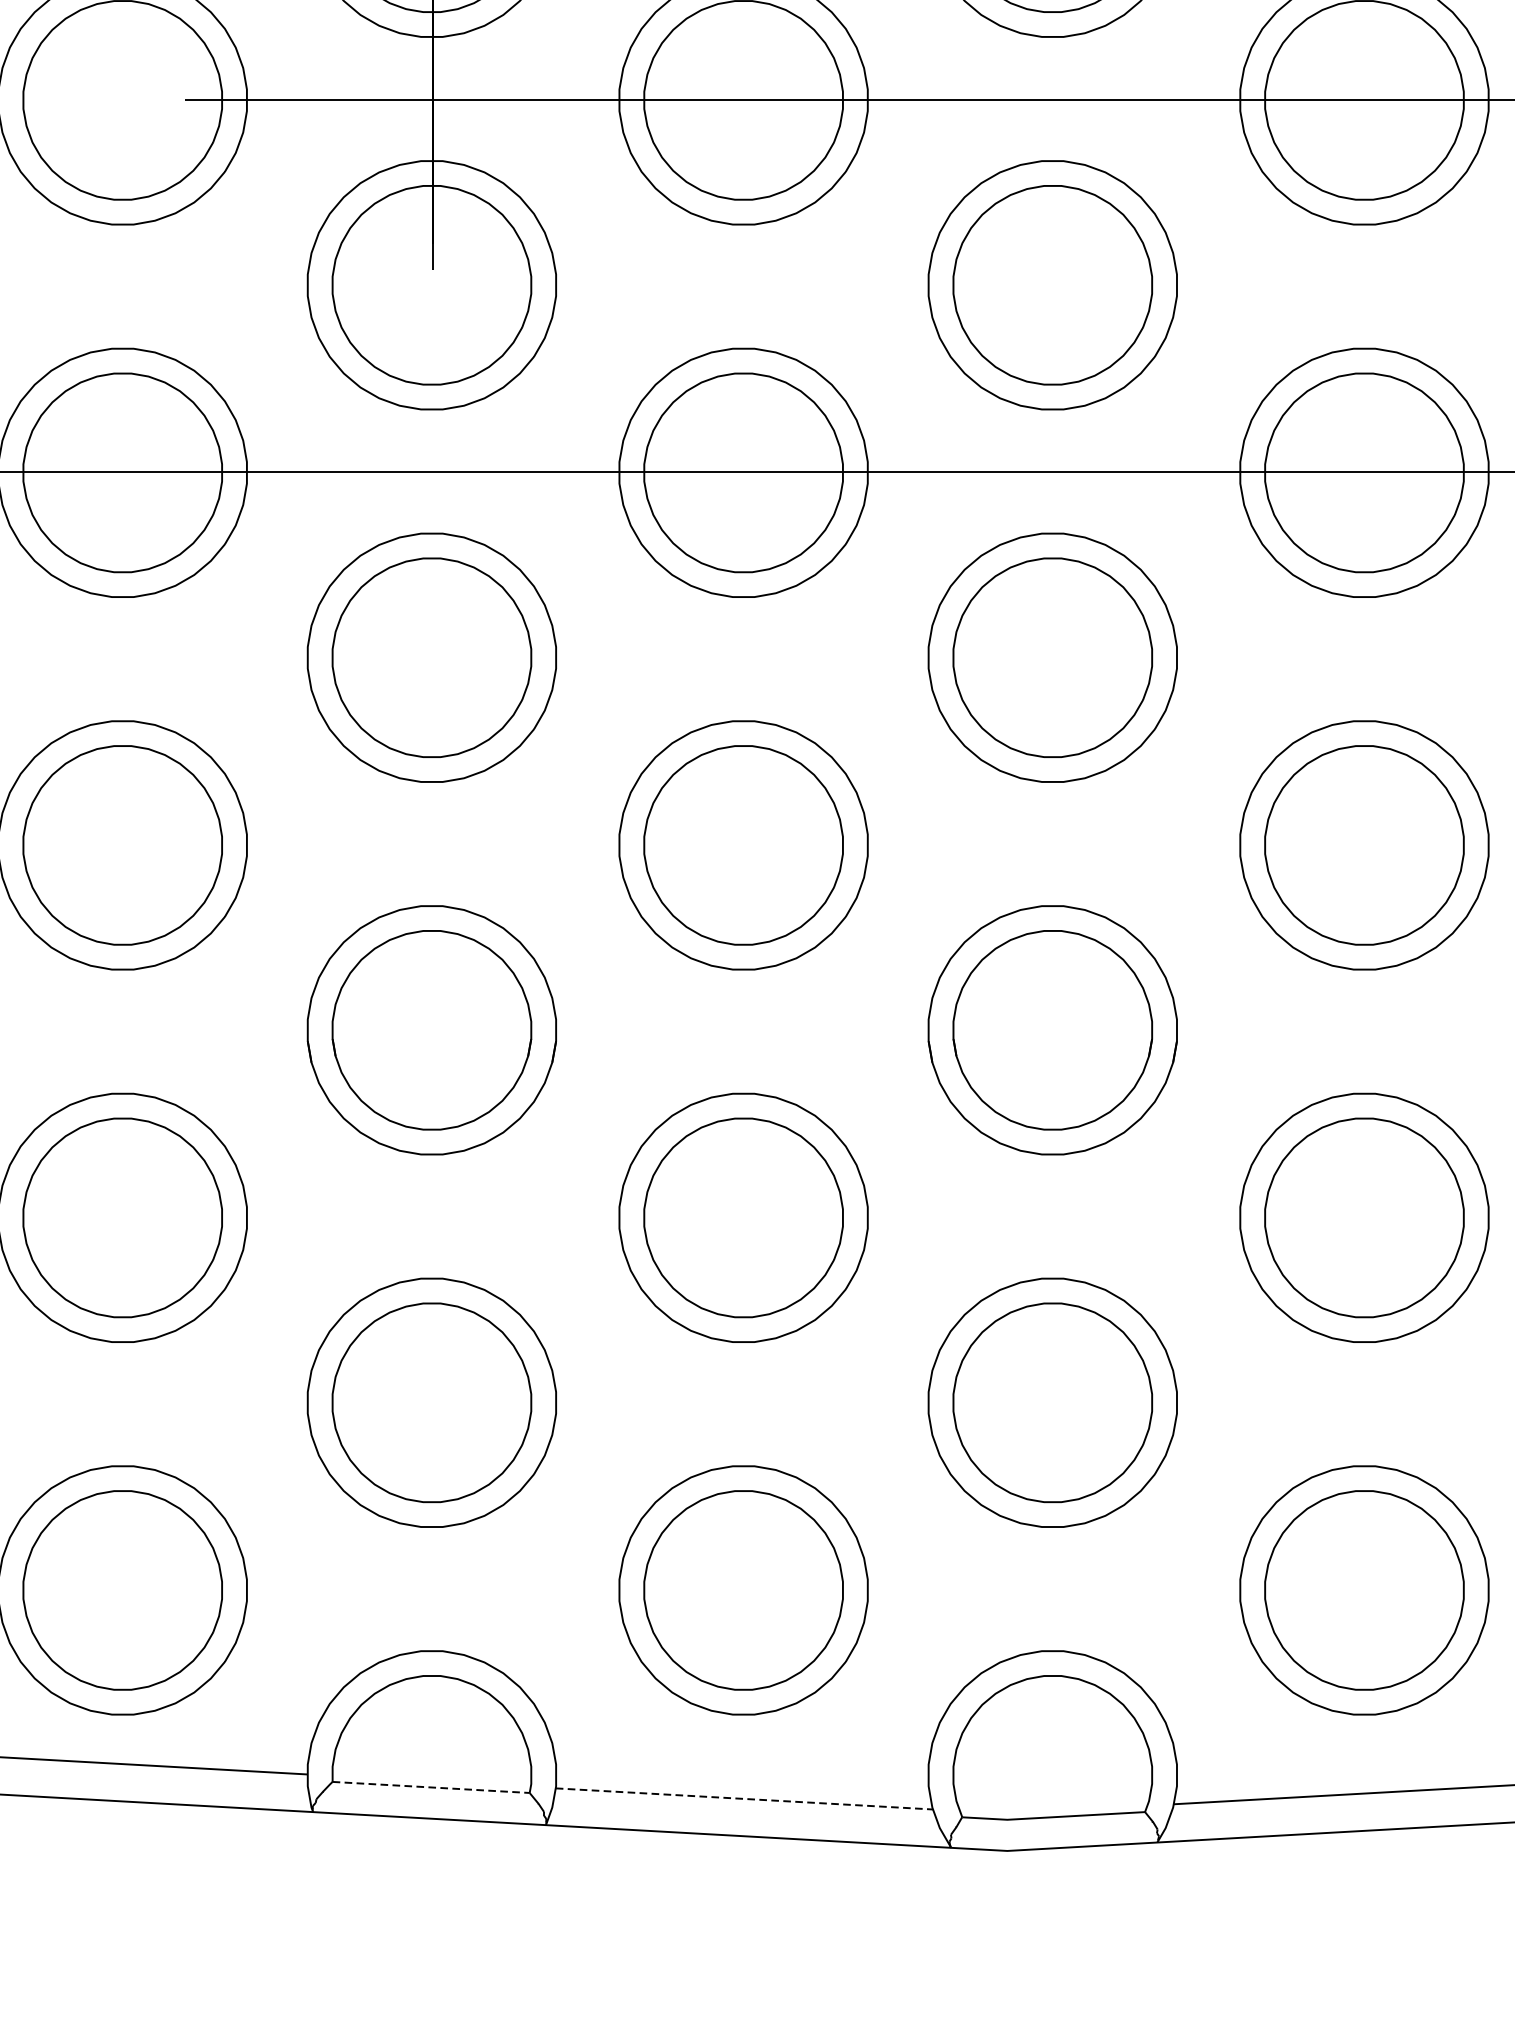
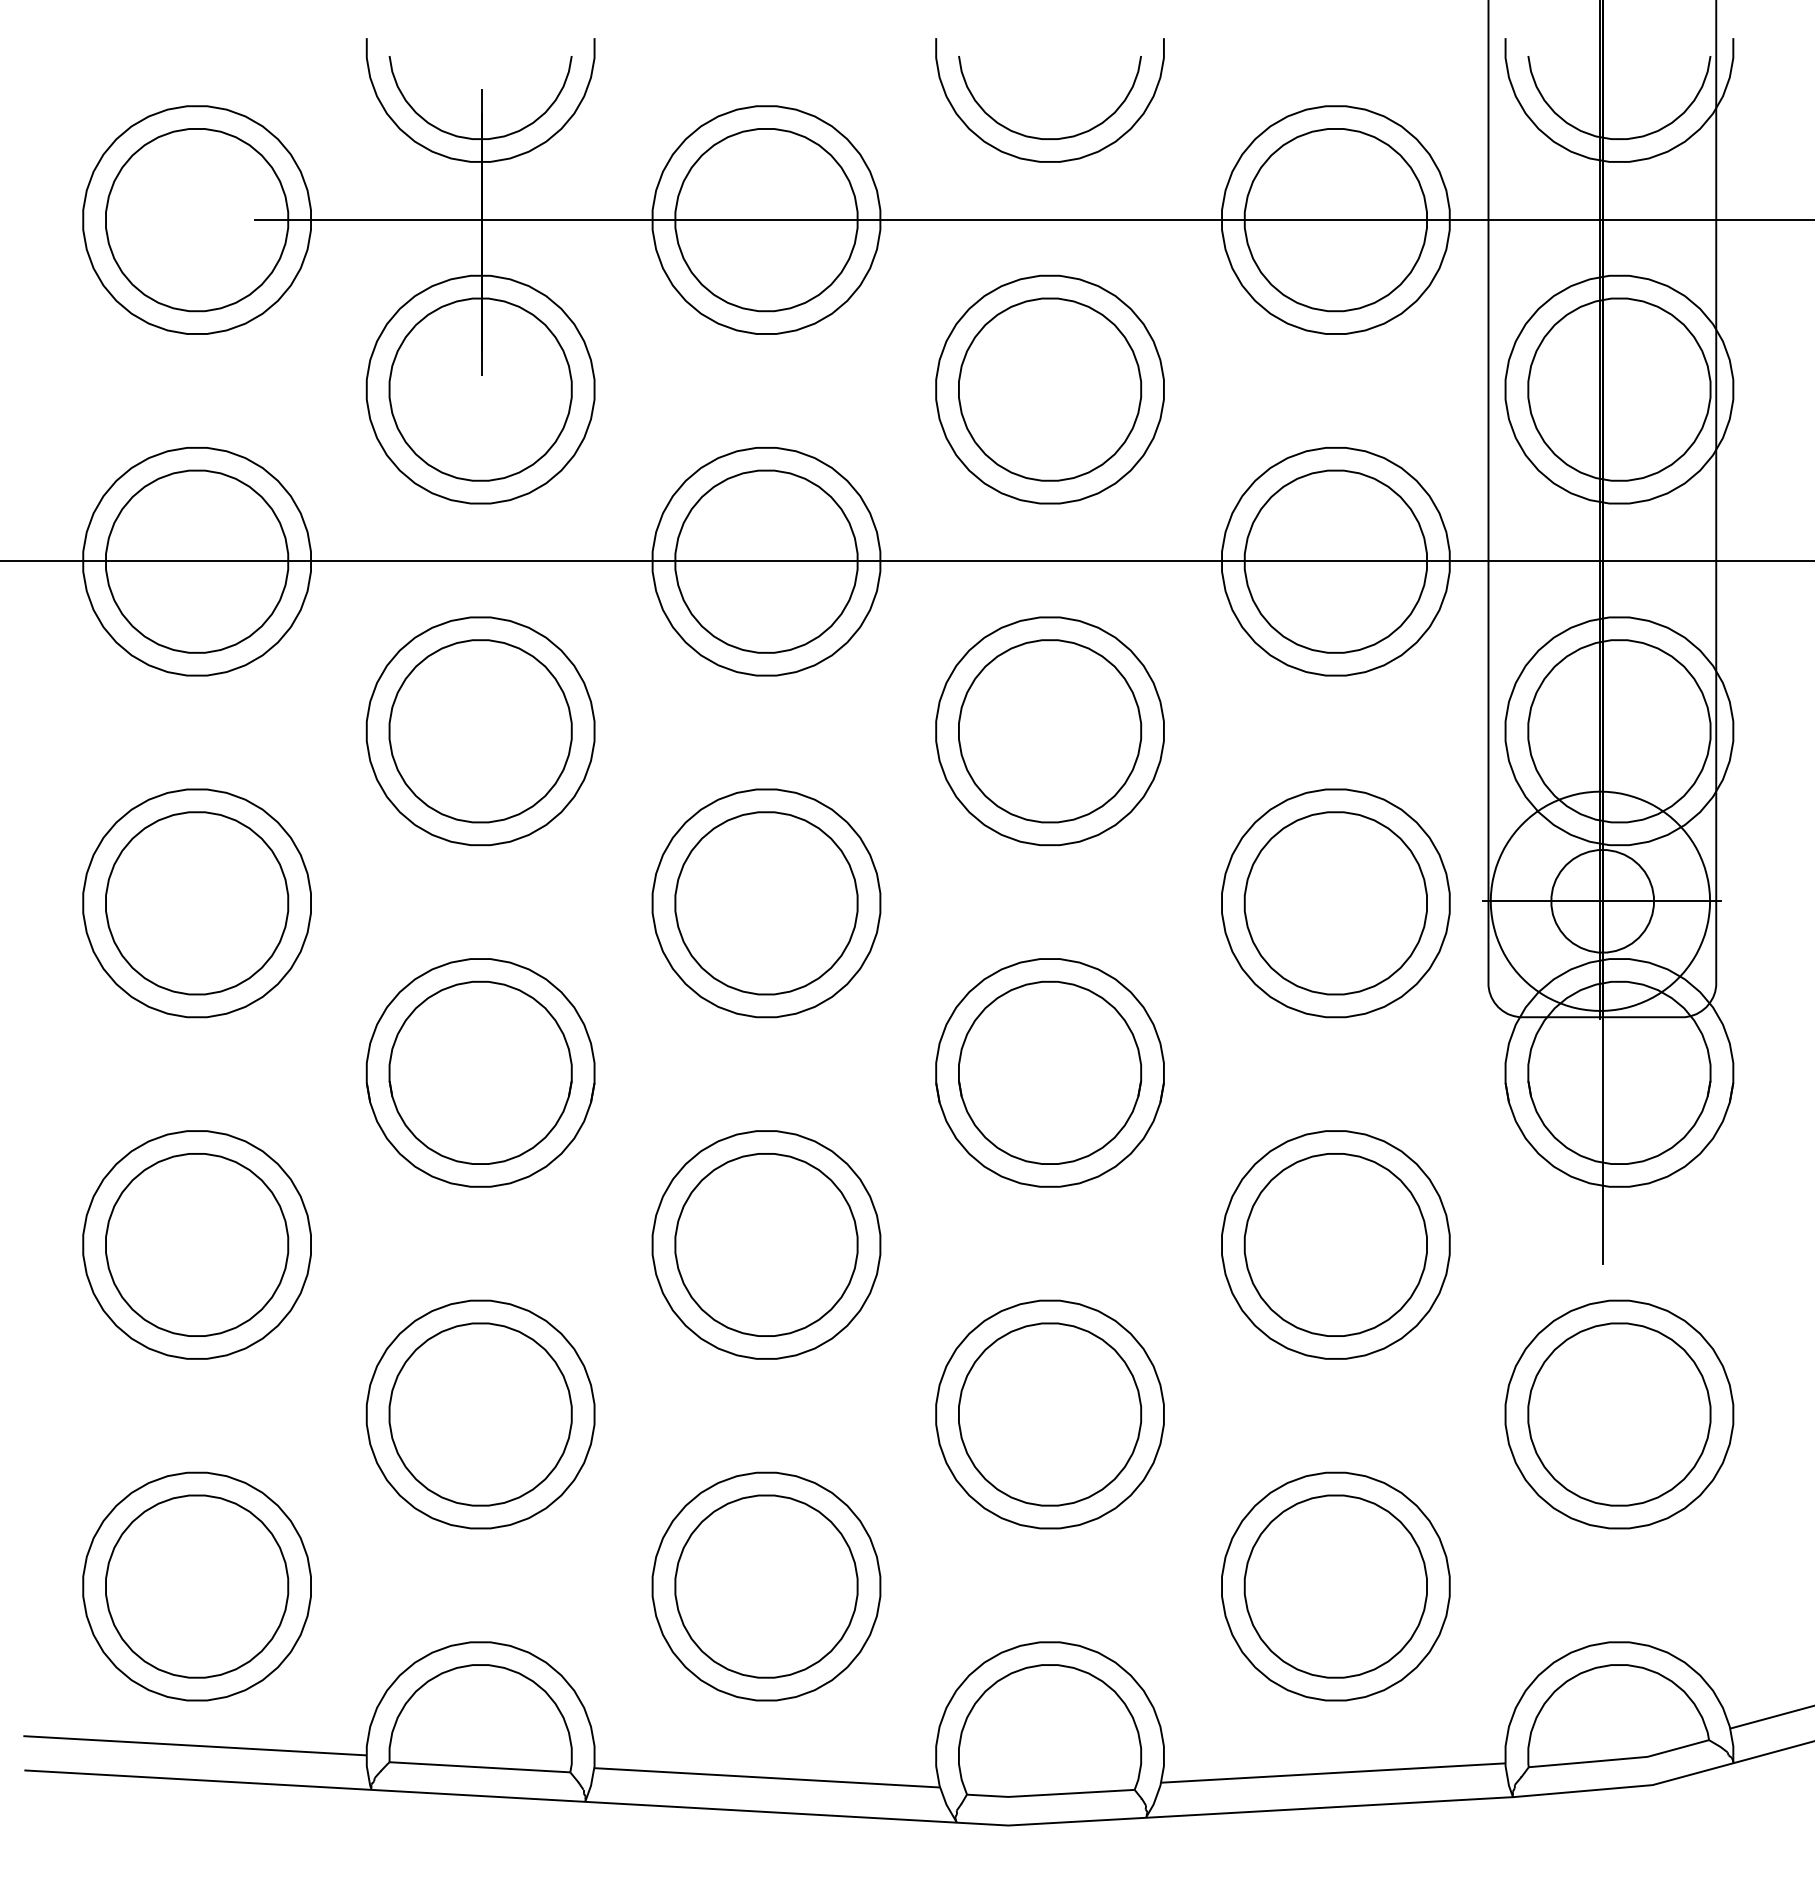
line: (430, 1787) -> (479, 1767), dashed -> solid
line: (744, 1798) -> (767, 1777), dashed -> solid

